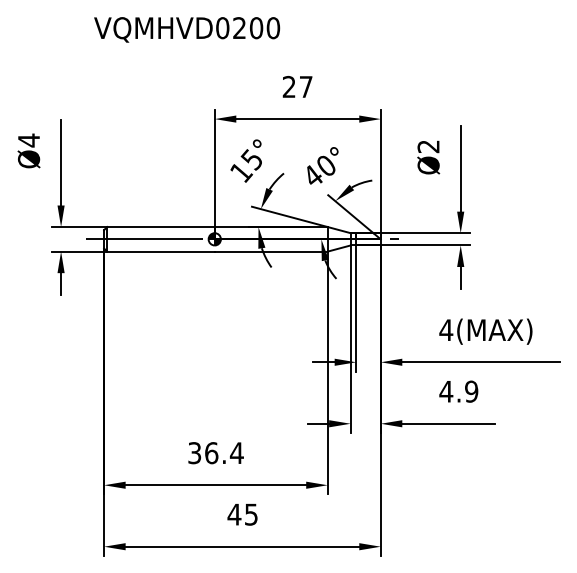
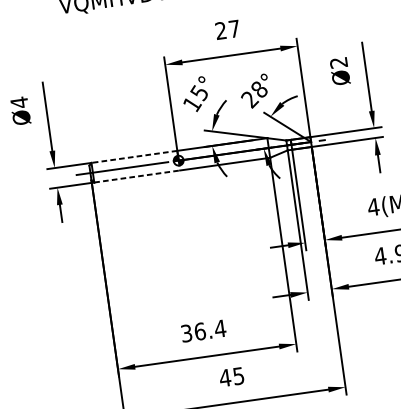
text: (319, 171) -> (254, 94), 40° -> 28°
line: (160, 227) -> (134, 157), solid -> dashed
line: (160, 251) -> (136, 176), solid -> dashed

